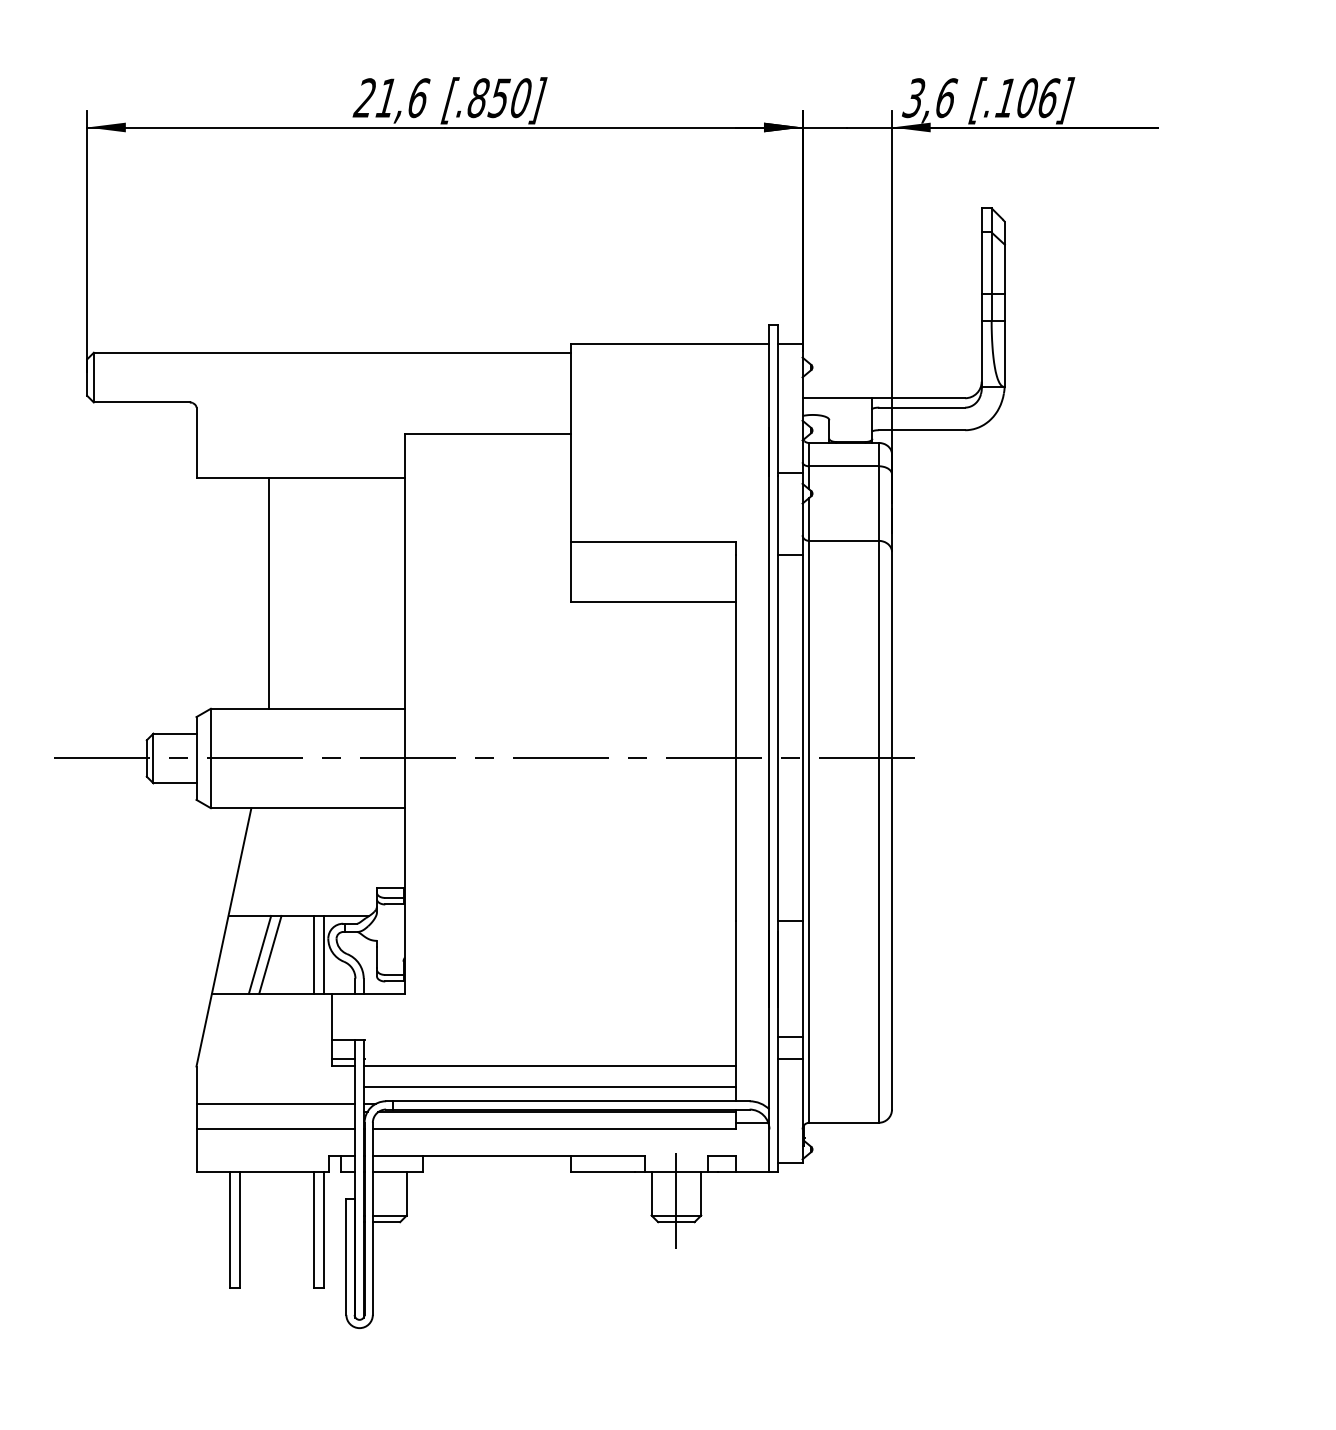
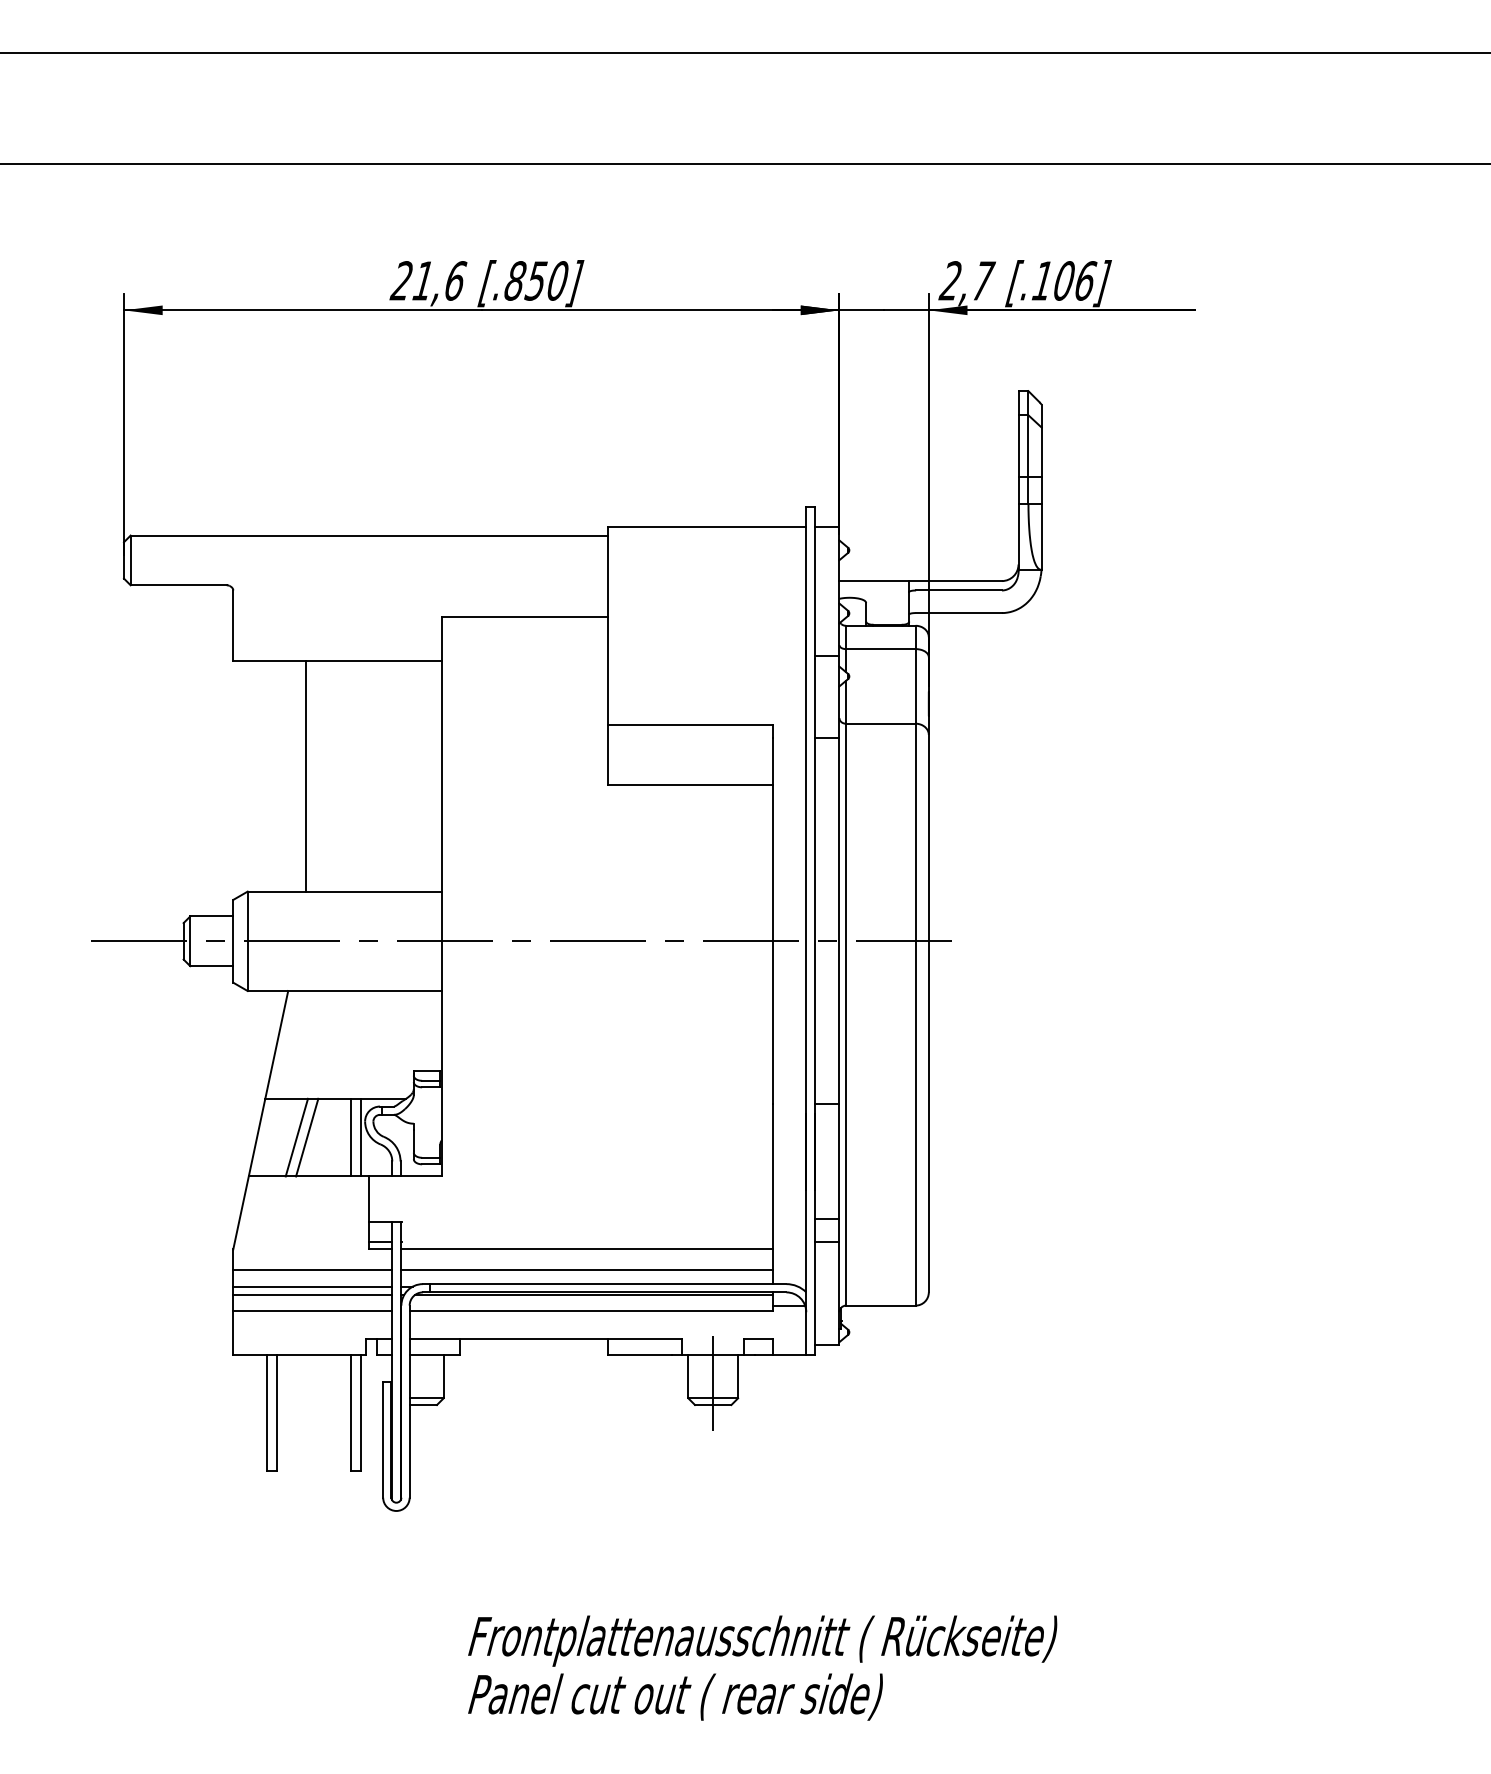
text: (929, 97) -> (966, 280), 3,6 -> 2,7
line: (275, 1087) -> (312, 1270), added
line: (275, 1111) -> (312, 1294), added

